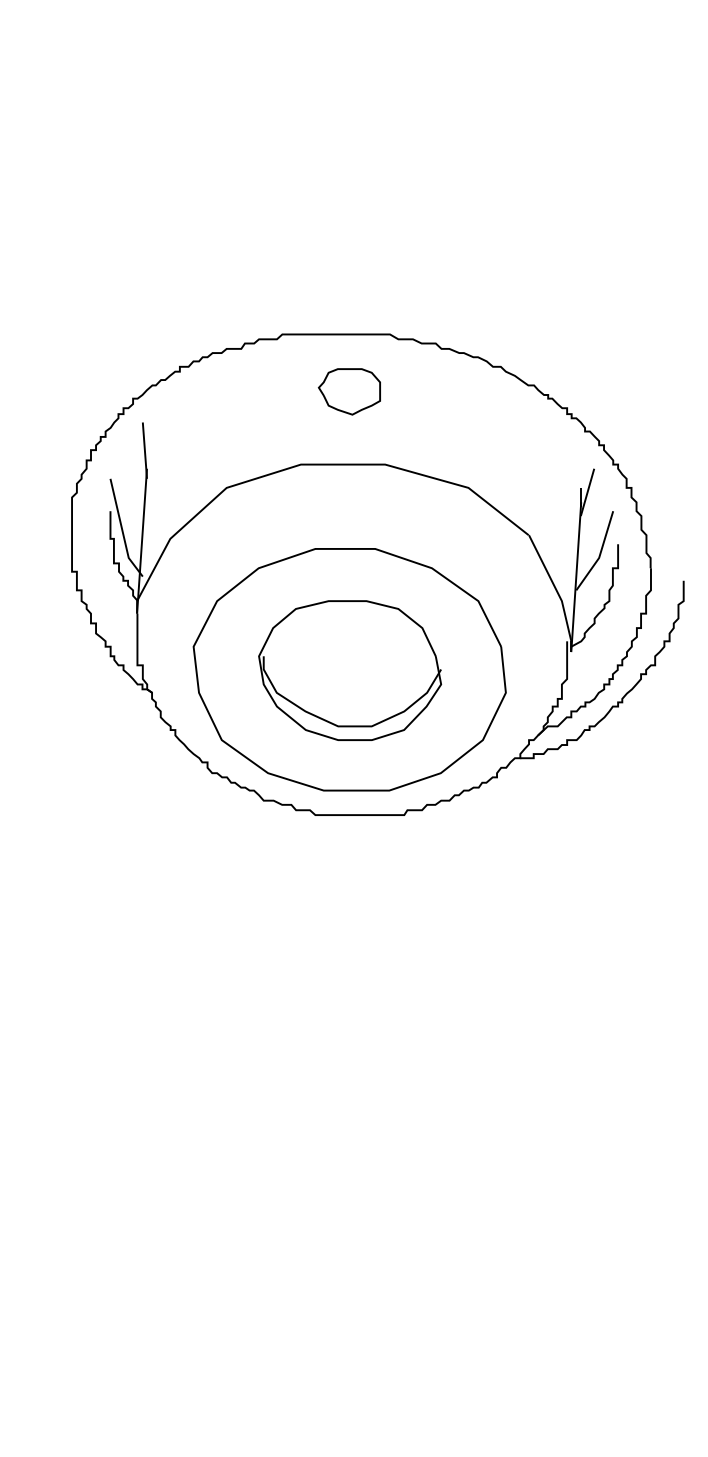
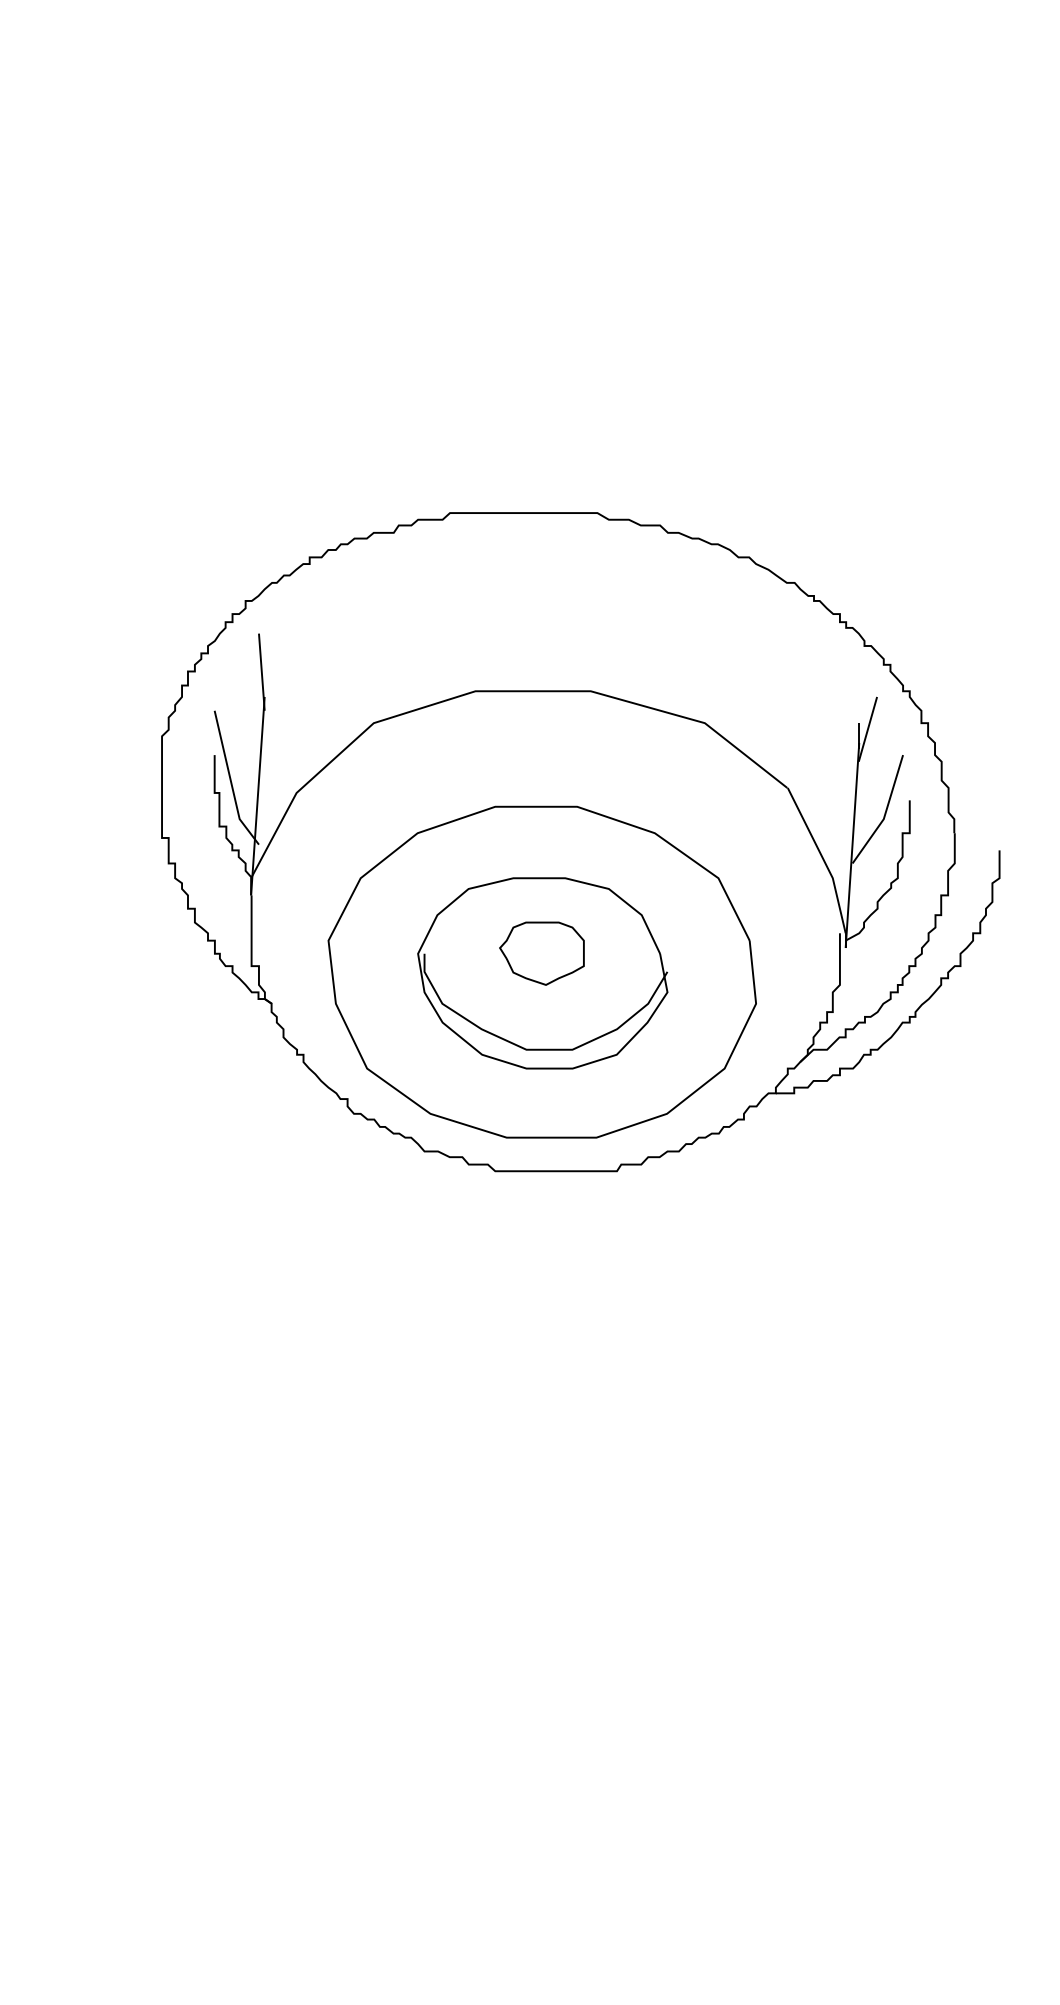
part: (349, 391) -> (541, 953), moved

